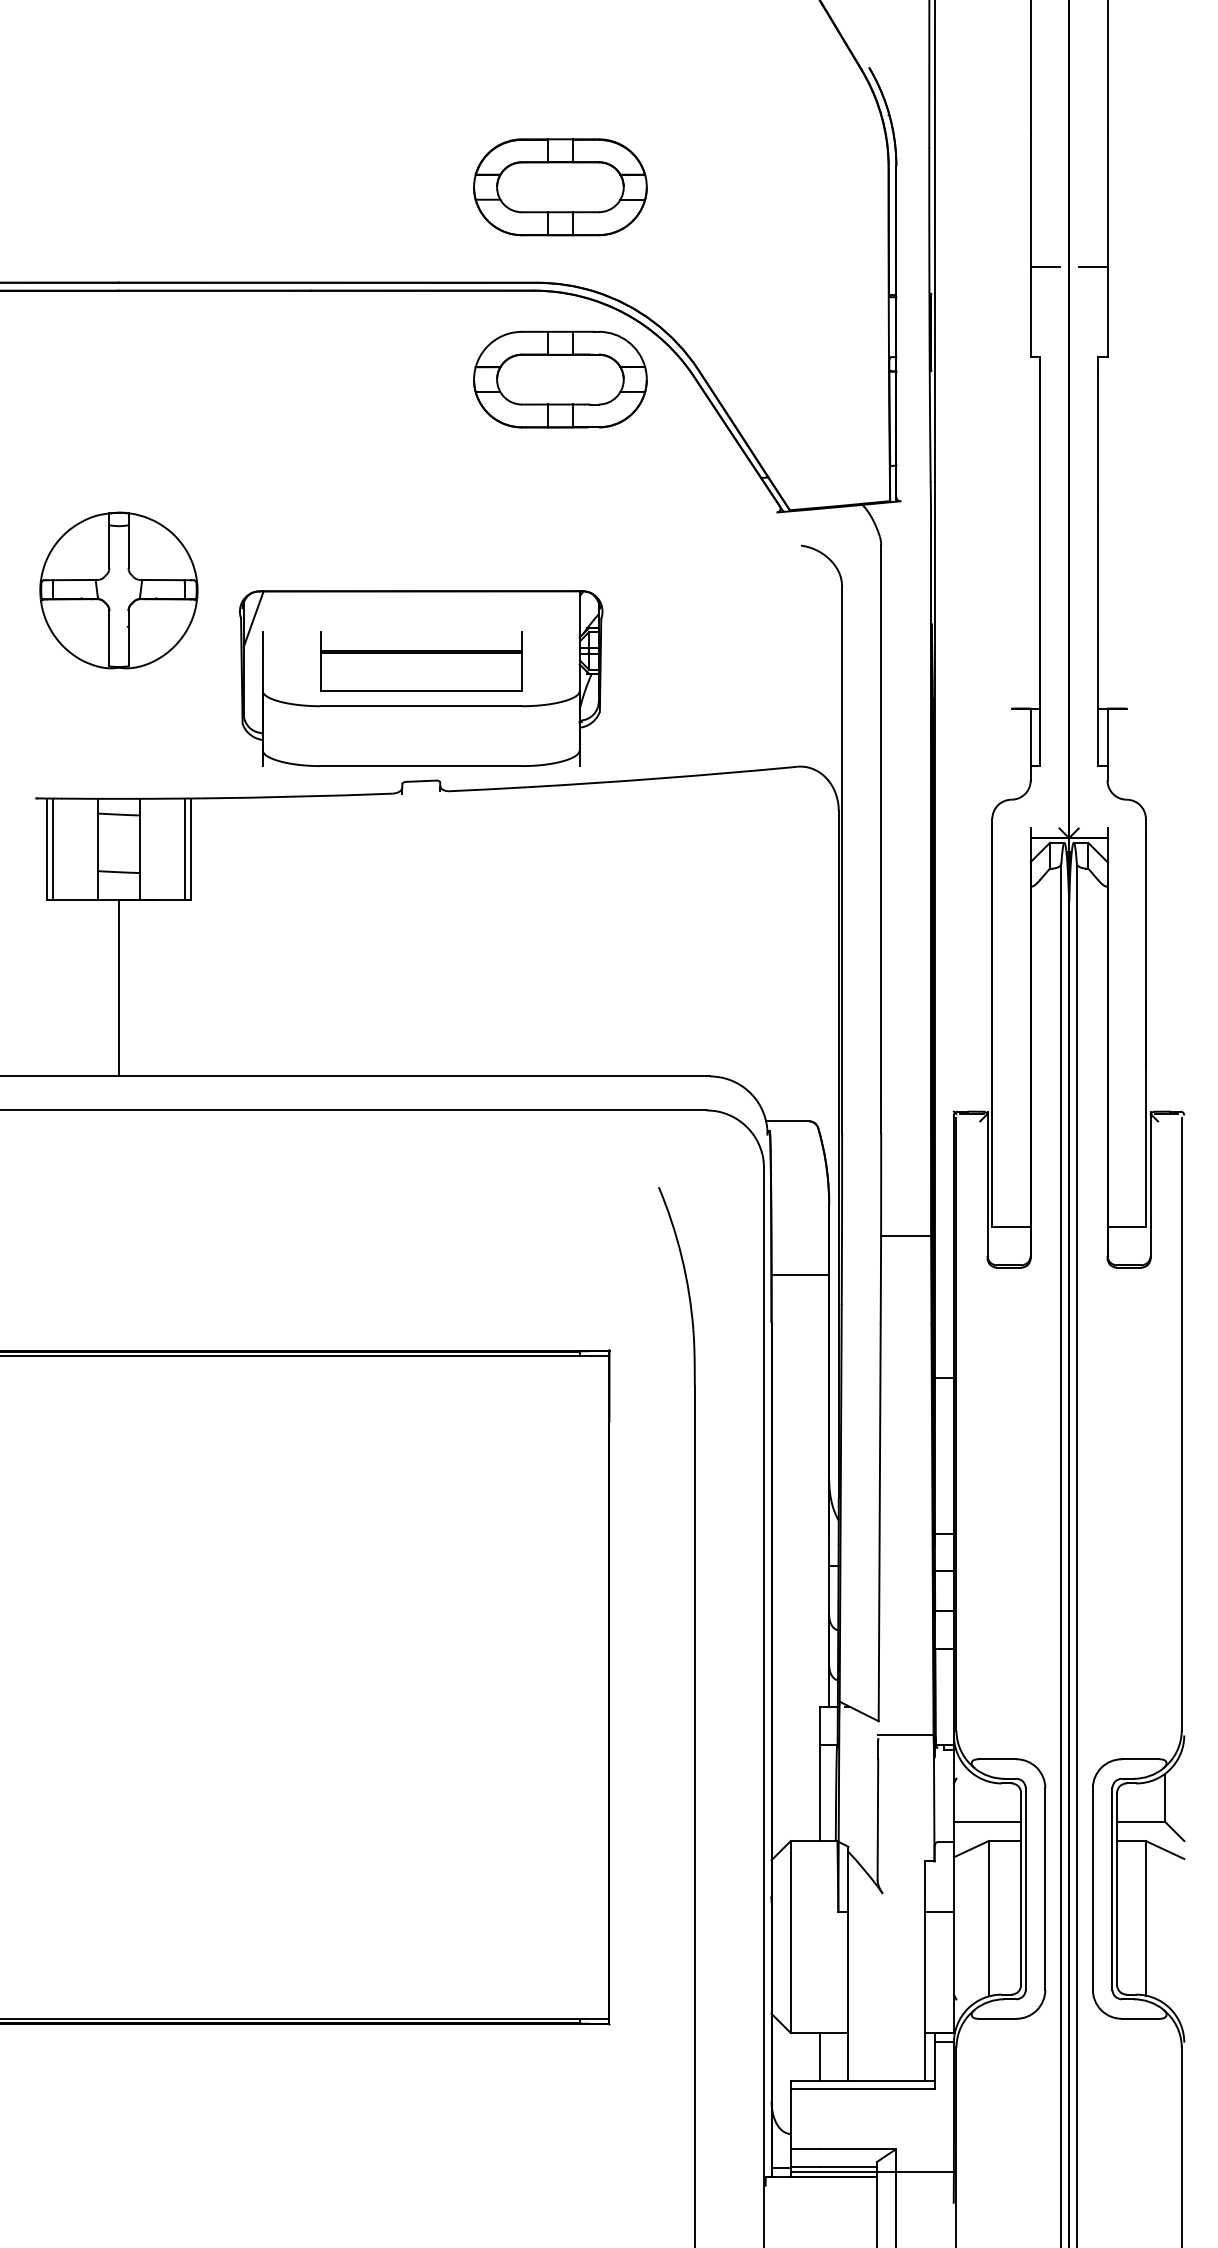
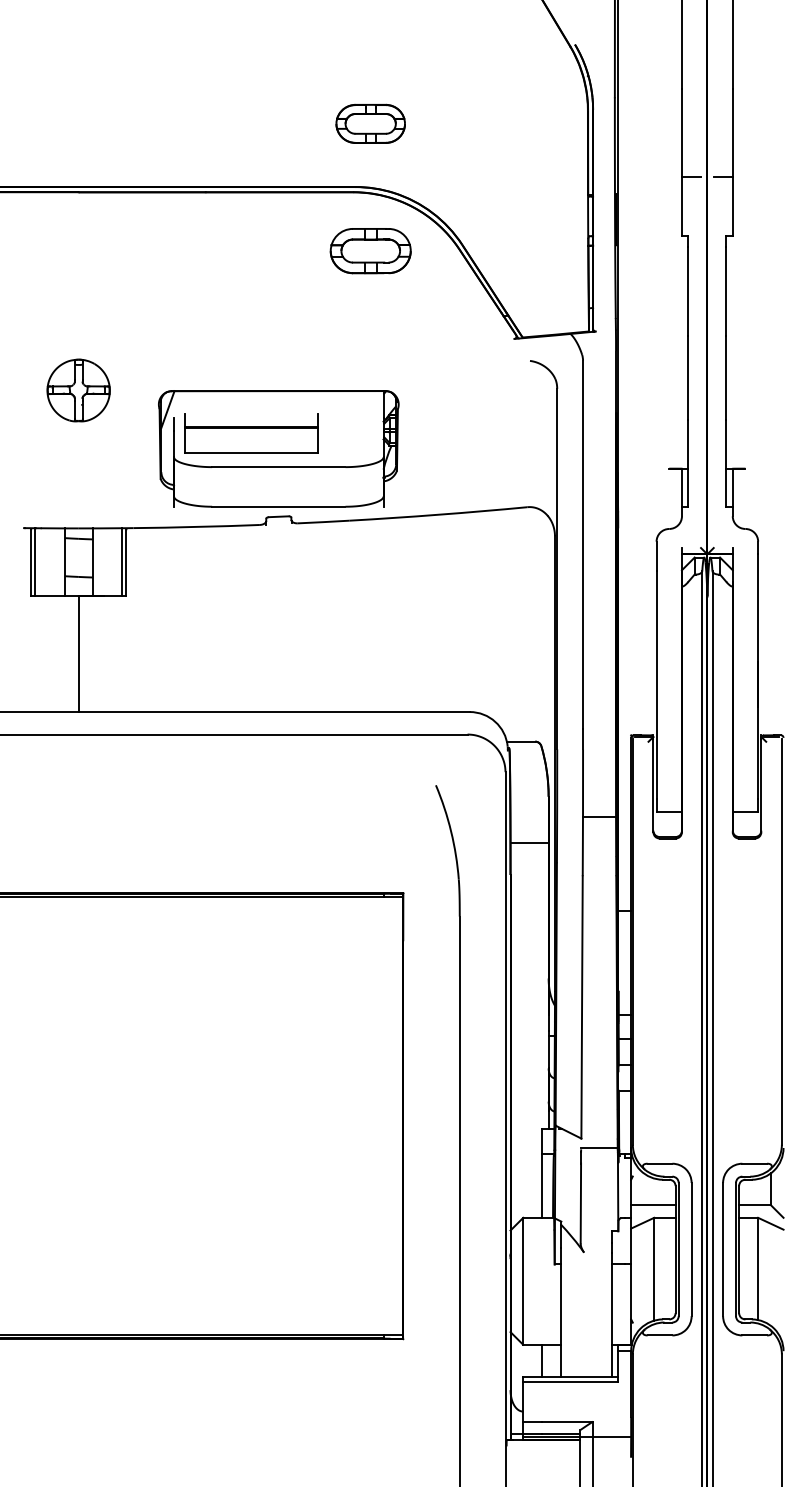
part: (559, 186) -> (370, 123), size x0.6
part: (559, 378) -> (370, 250), size x0.7
part: (118, 590) -> (78, 390), size x0.6
part: (420, 661) -> (251, 433), moved

